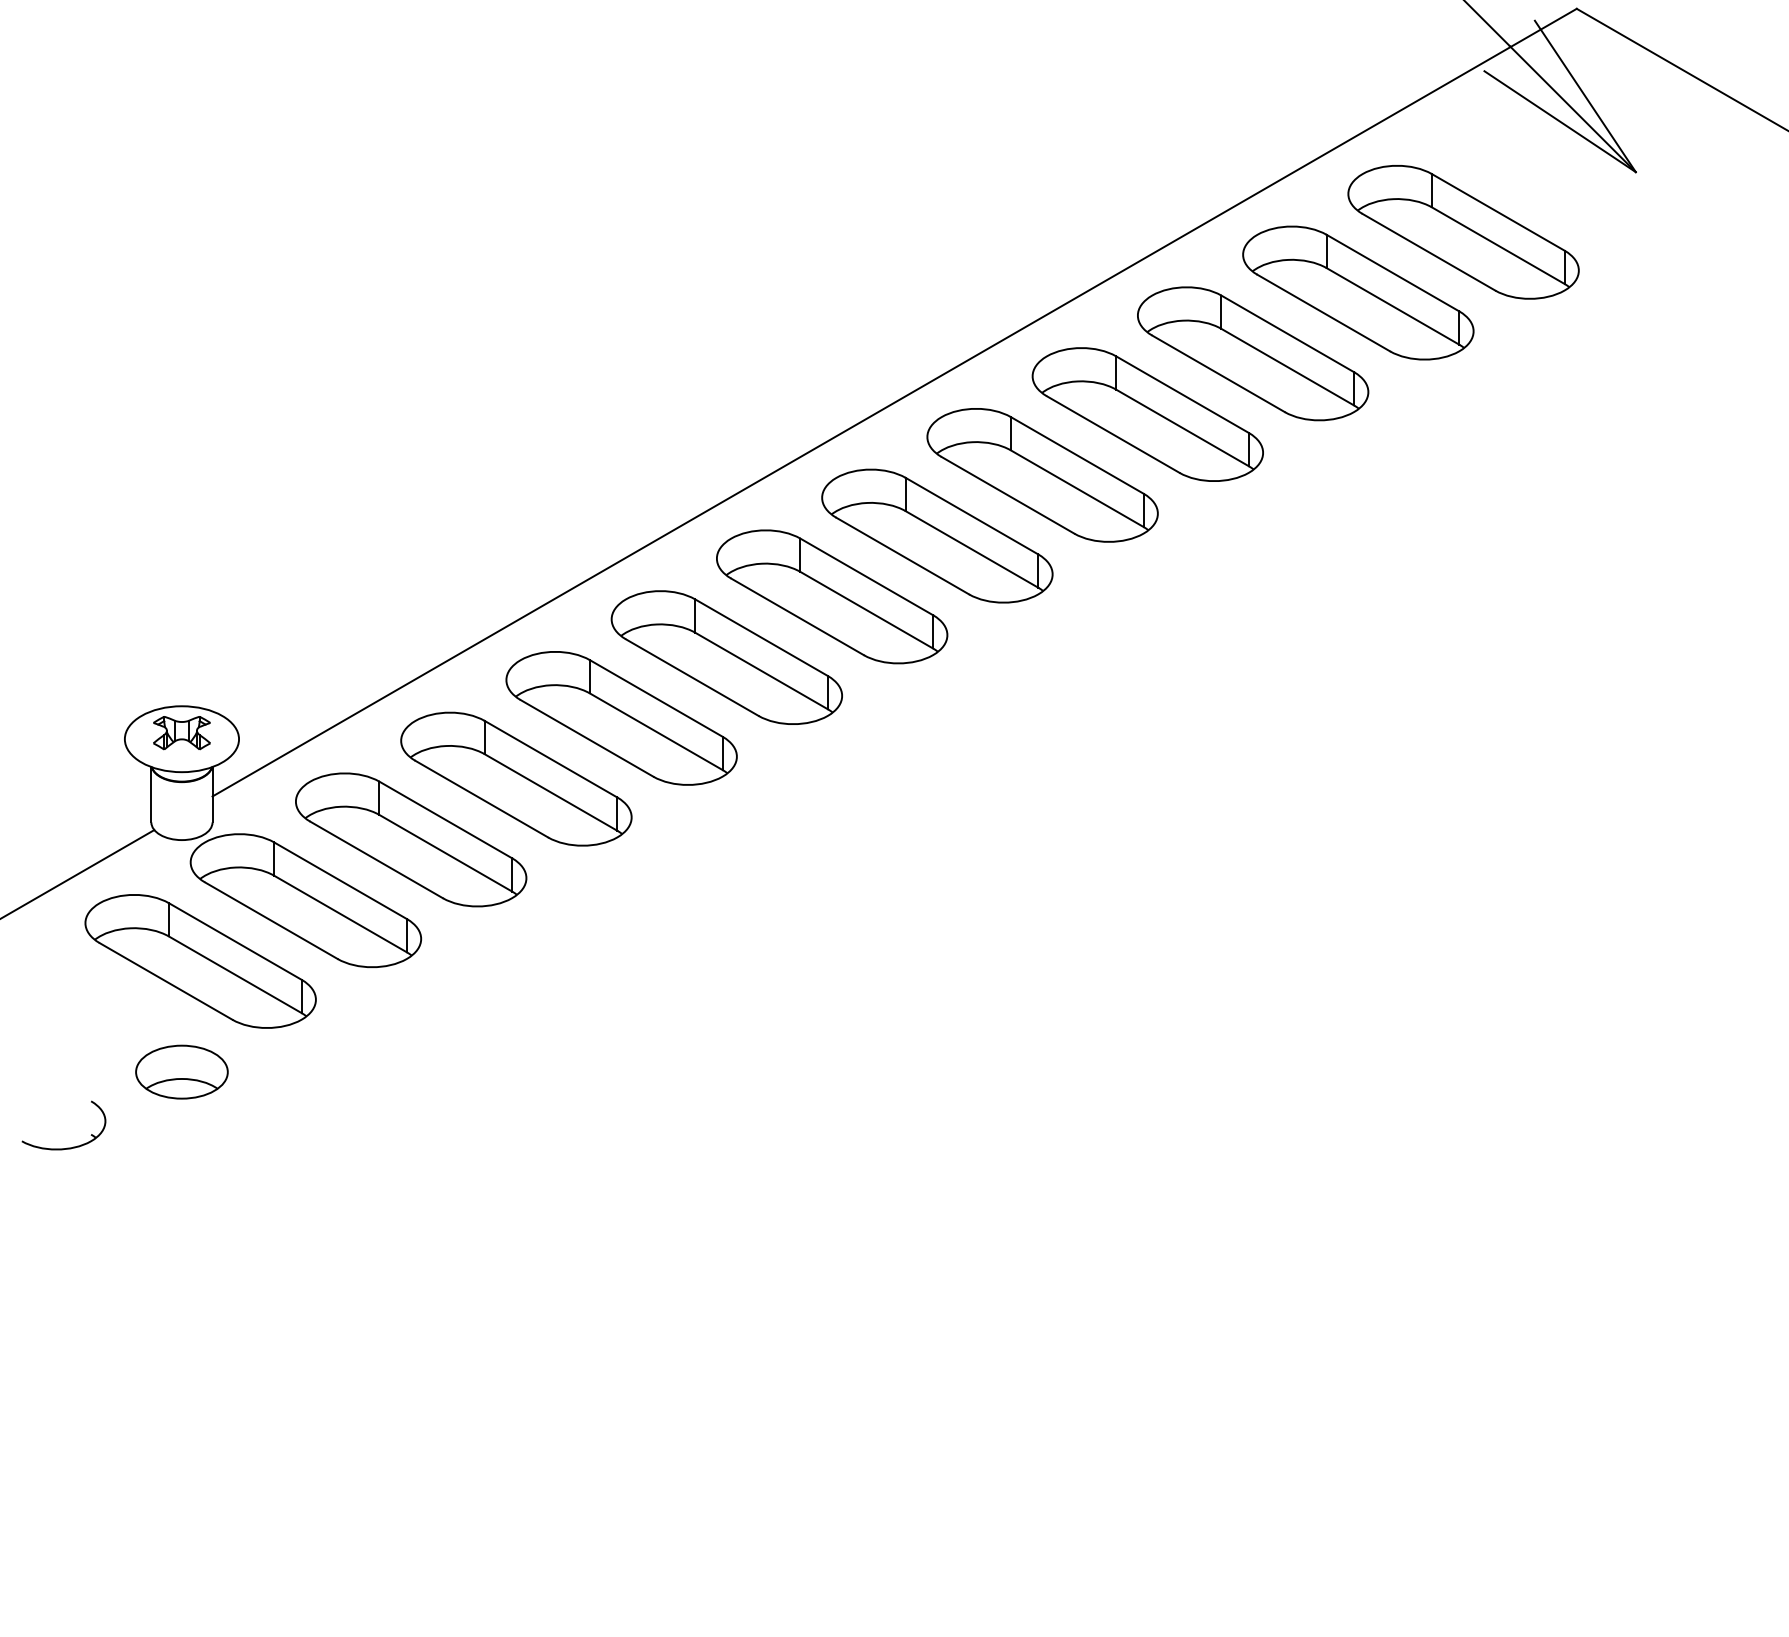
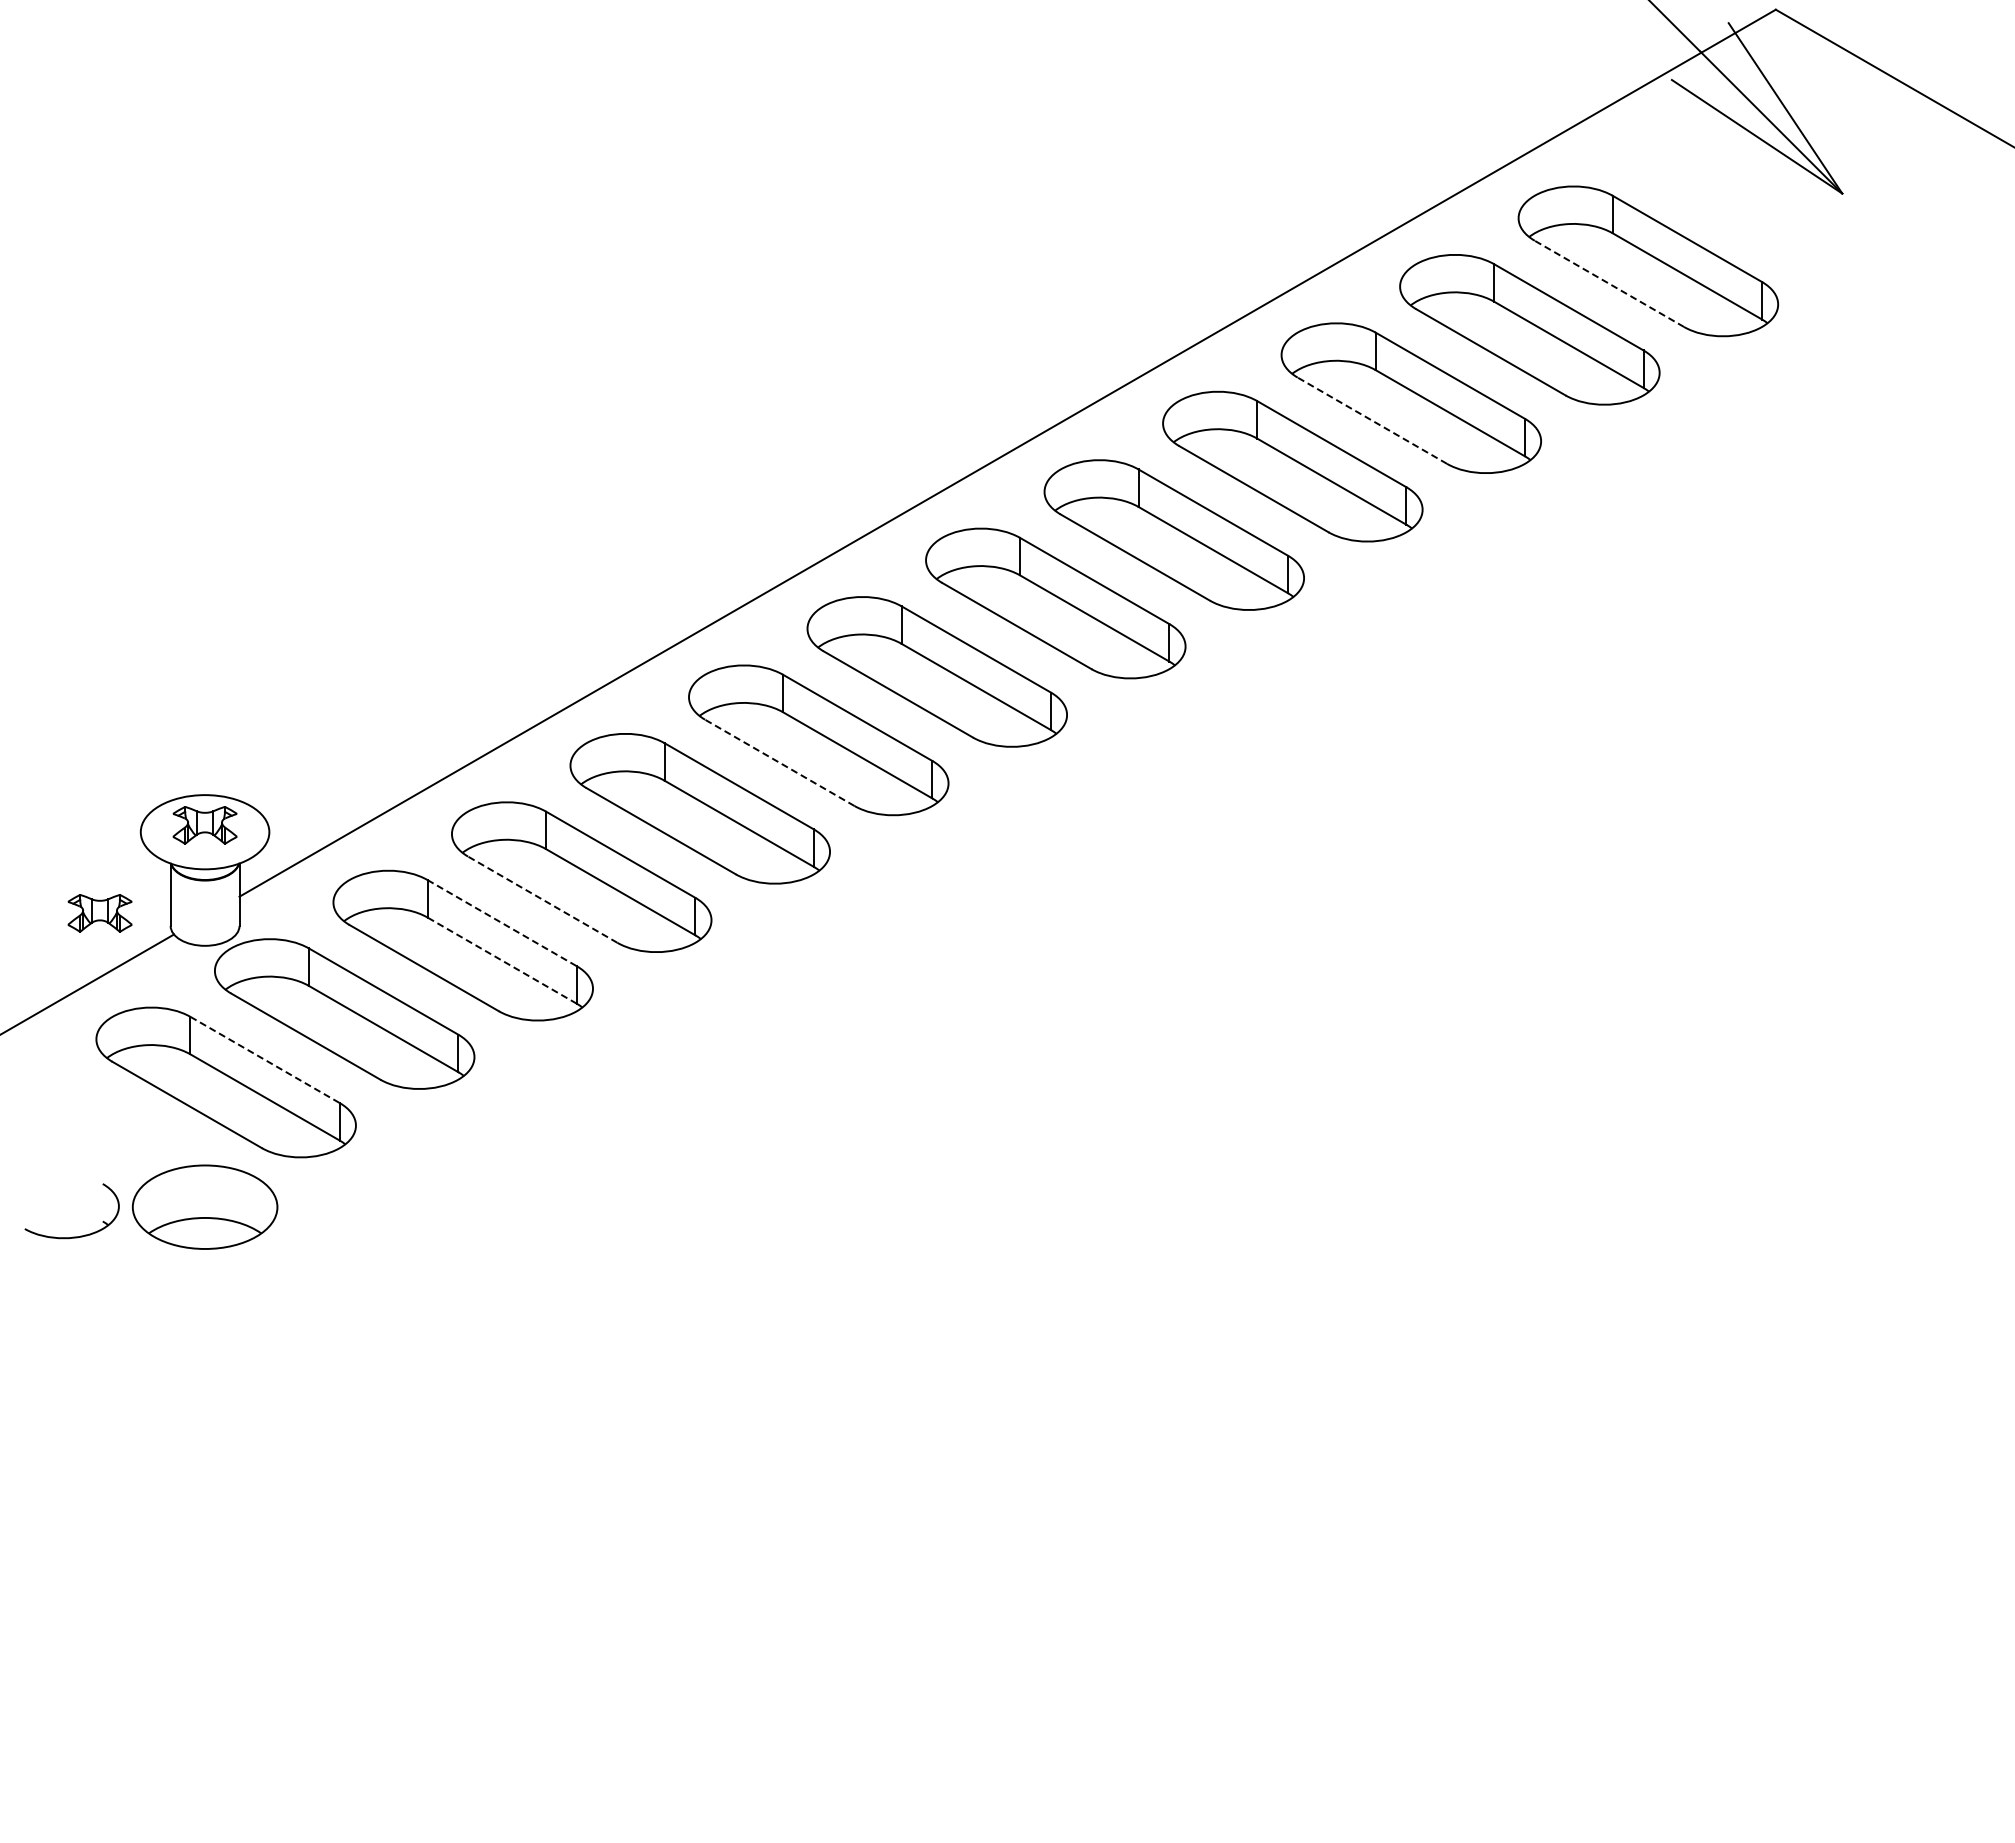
line: (1429, 251) -> (1609, 283), solid -> dashed
line: (1217, 373) -> (1371, 420), solid -> dashed
line: (692, 677) -> (779, 762), solid -> dashed
line: (481, 798) -> (542, 899), solid -> dashed
part: (88, 811) -> (99, 913), added
line: (446, 820) -> (502, 923), solid -> dashed
line: (445, 853) -> (501, 960), solid -> dashed
line: (235, 941) -> (265, 1060), solid -> dashed
part: (181, 1071) -> (204, 1206), size x1.4
part: (64, 1147) -> (72, 1236), moved

